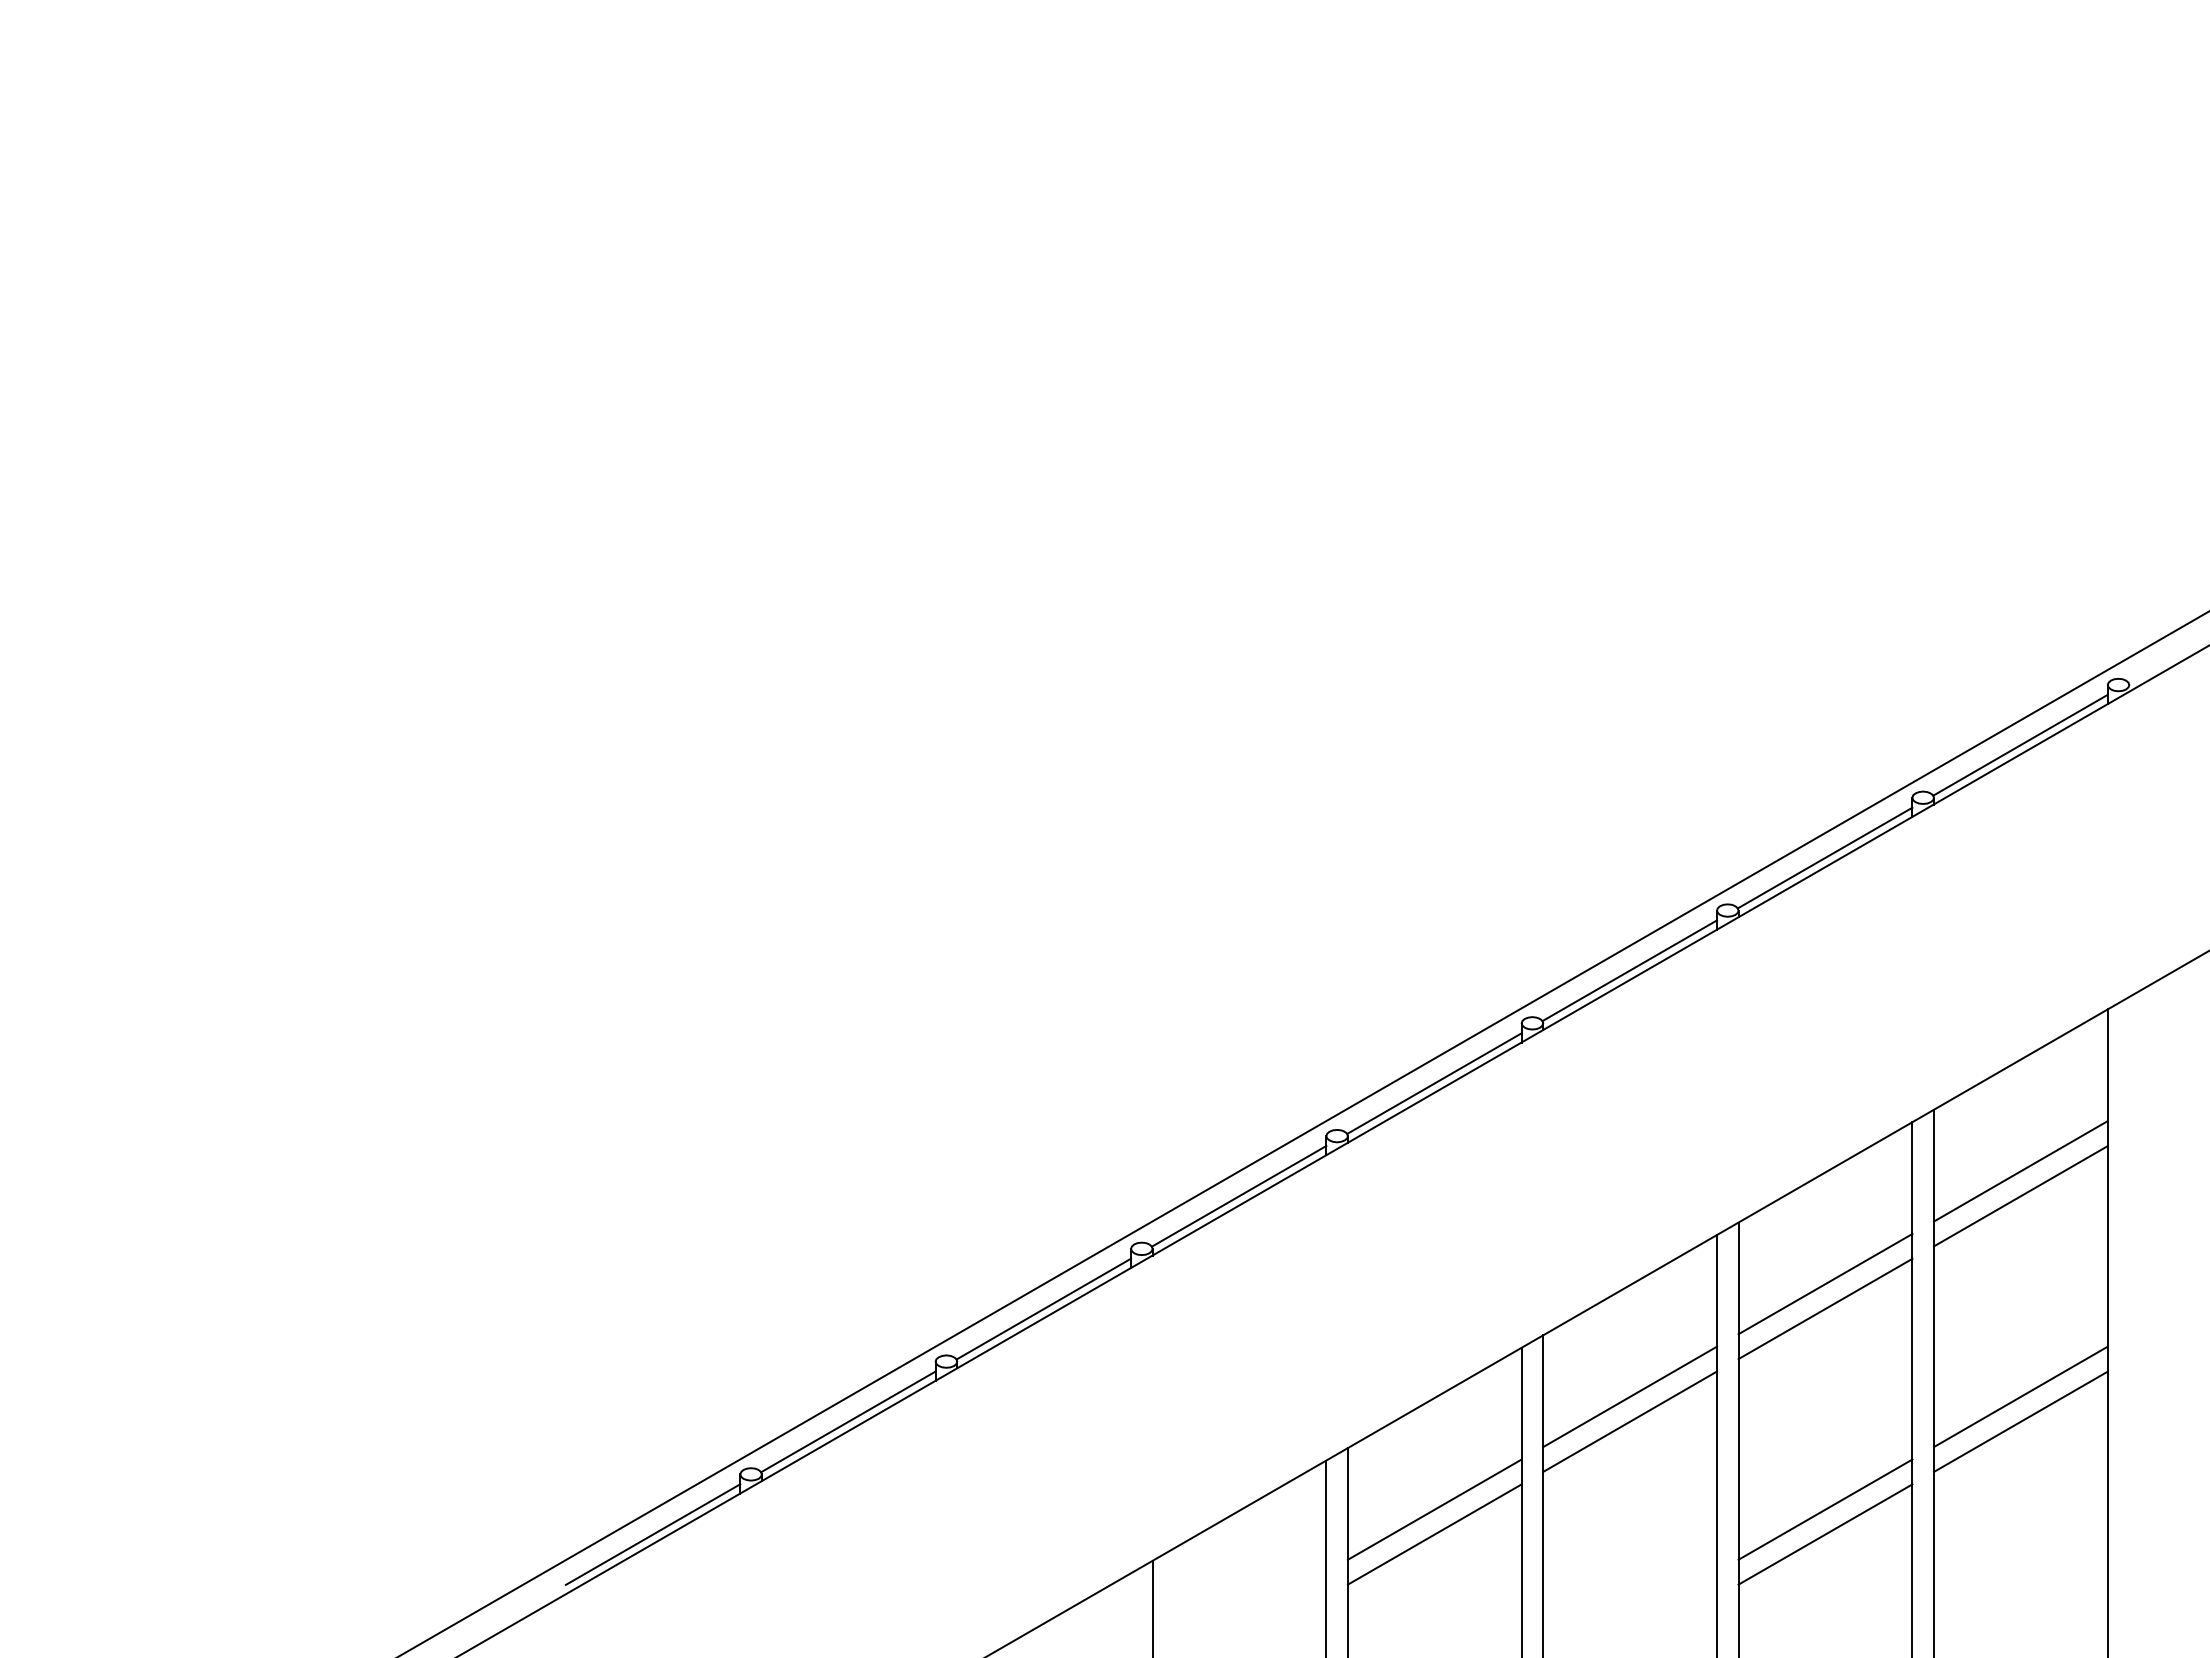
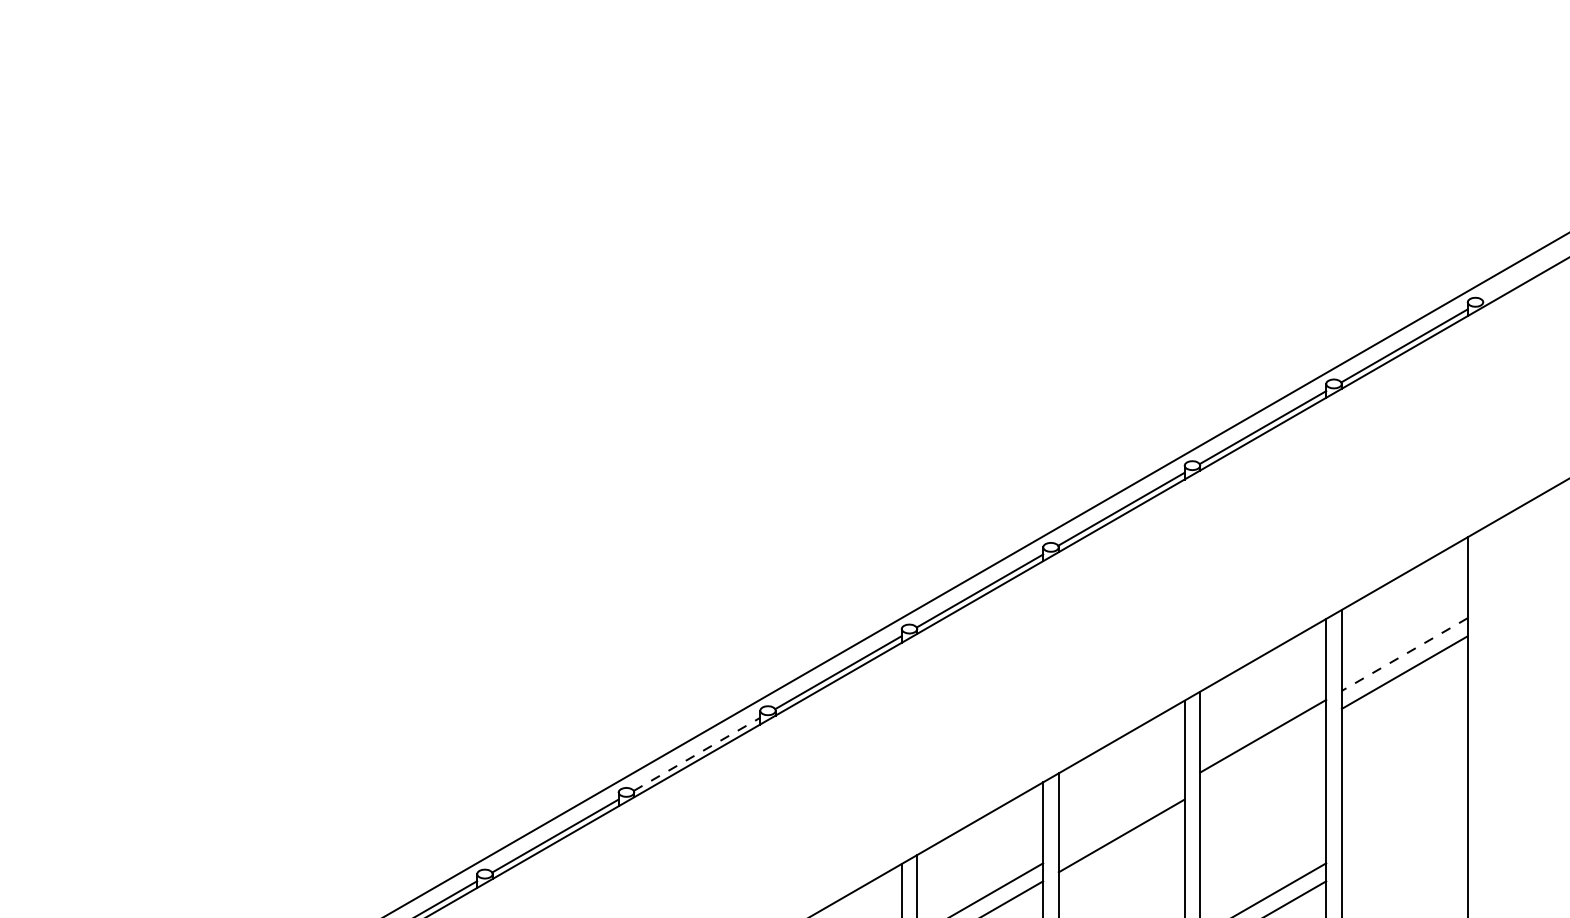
line: (2020, 1171) -> (1404, 654), solid -> dashed
line: (1825, 1308) -> (1263, 753), removed
line: (1043, 1309) -> (696, 754), solid -> dashed
line: (1630, 1396) -> (1121, 817), removed
line: (2020, 1396) -> (1404, 817), removed
line: (2020, 1421) -> (1404, 835), removed

